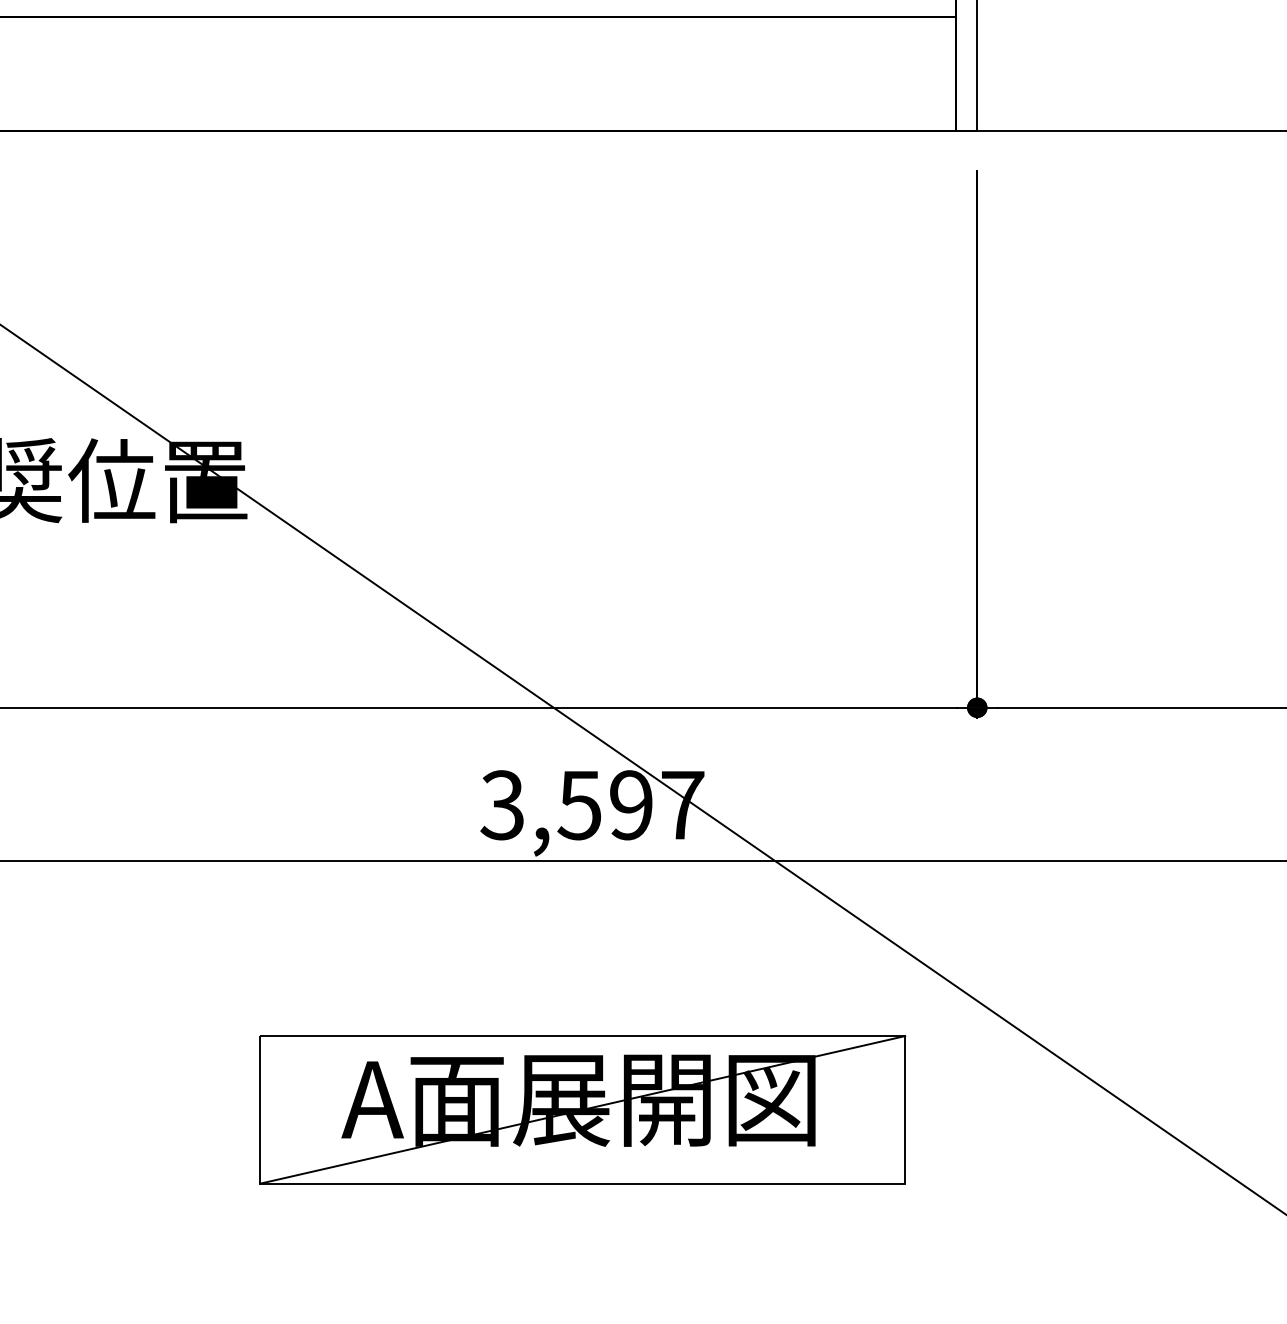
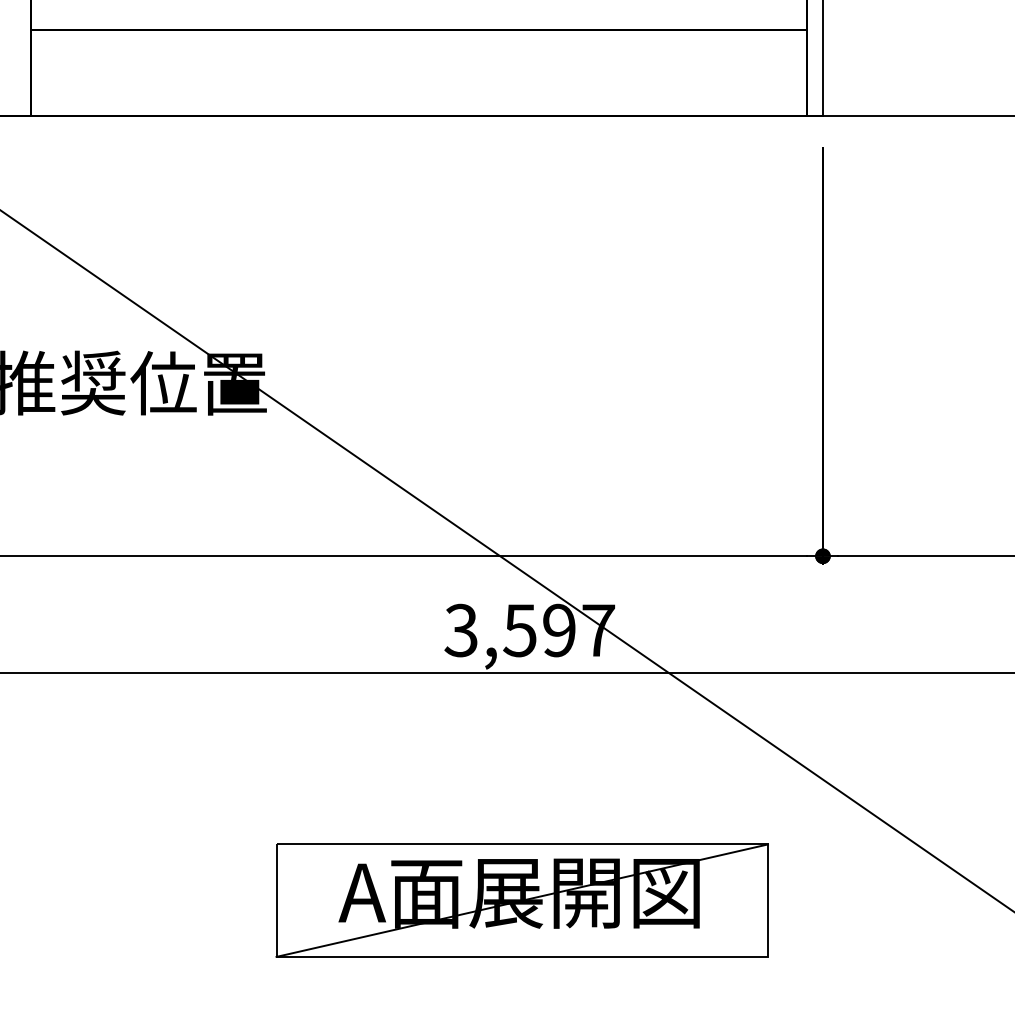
part: (581, 1109) -> (521, 900), moved

